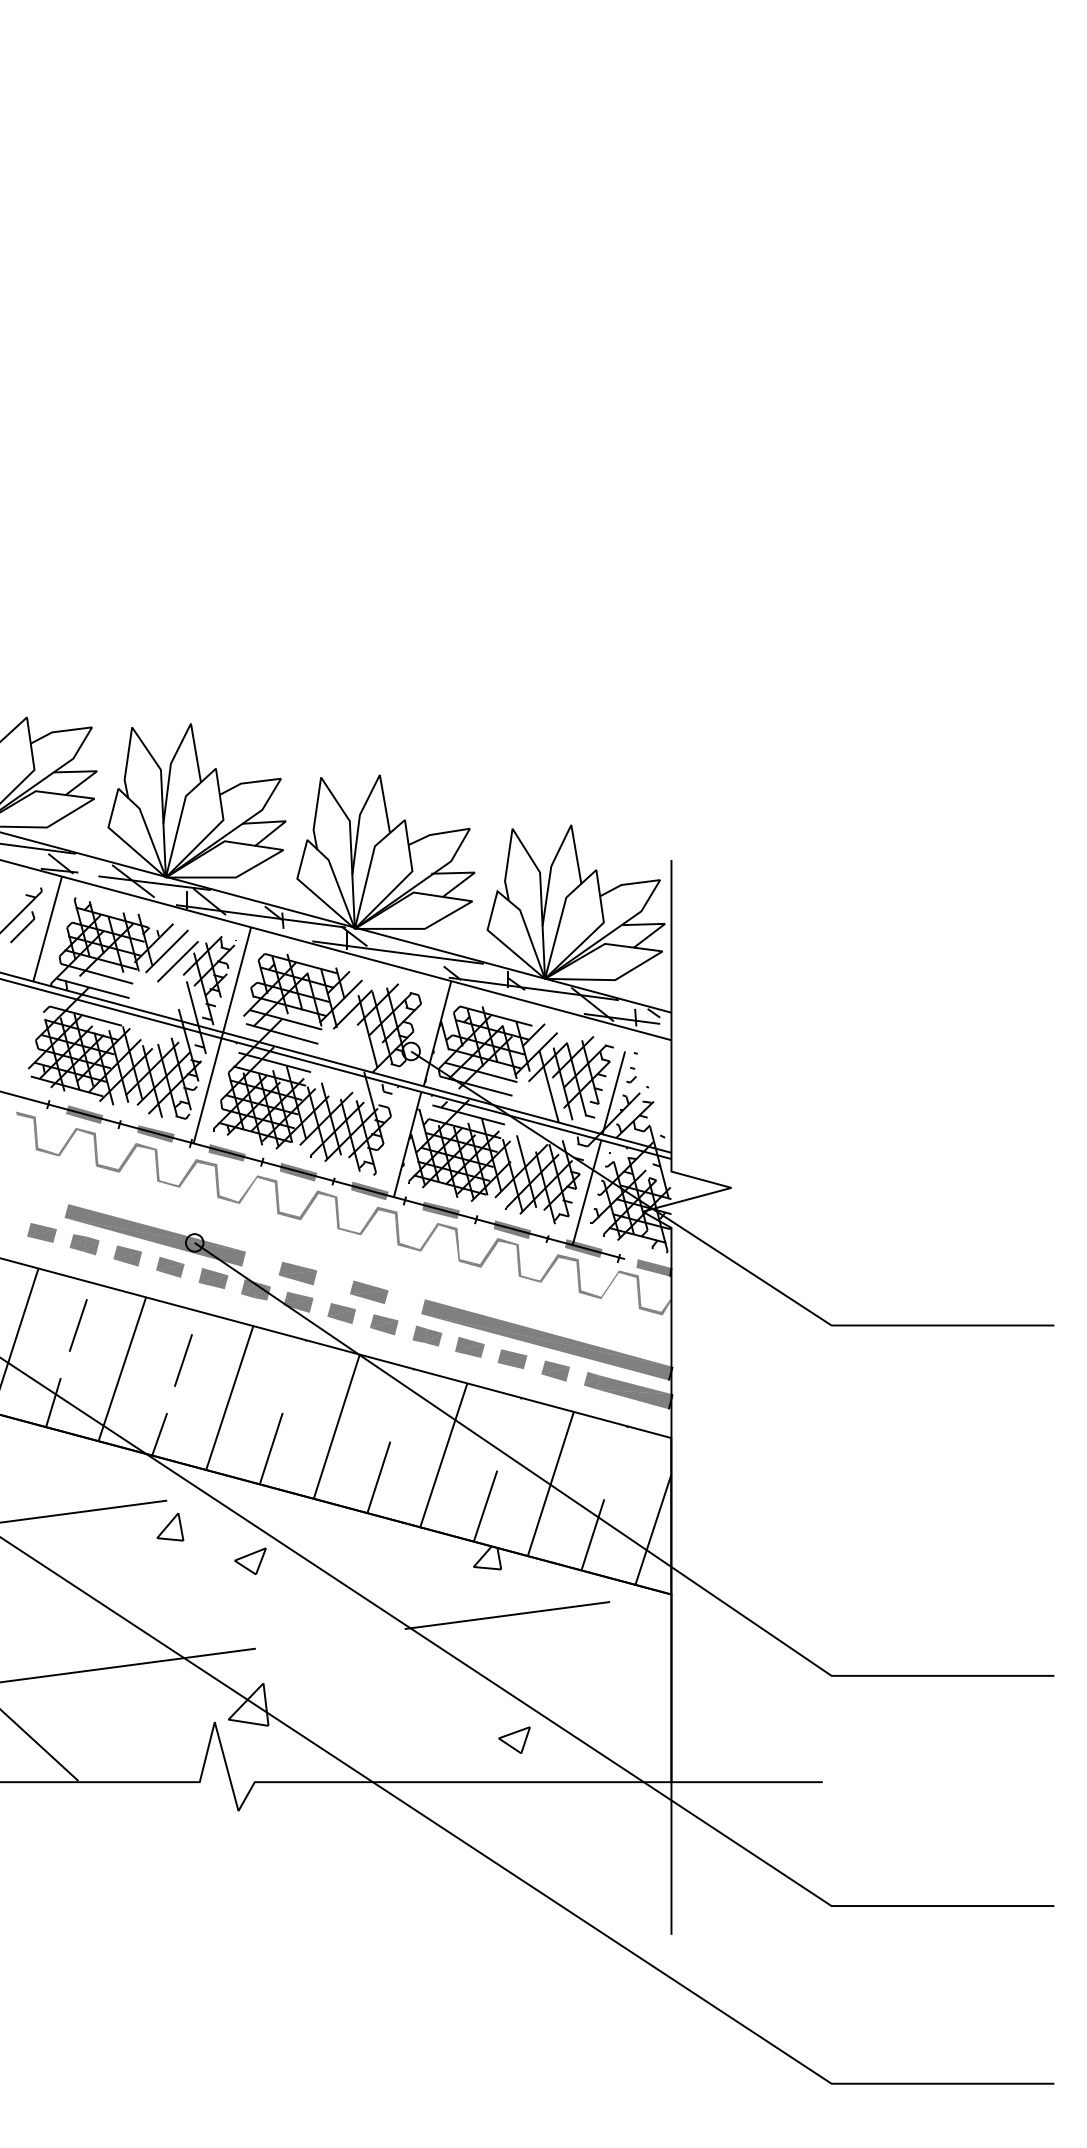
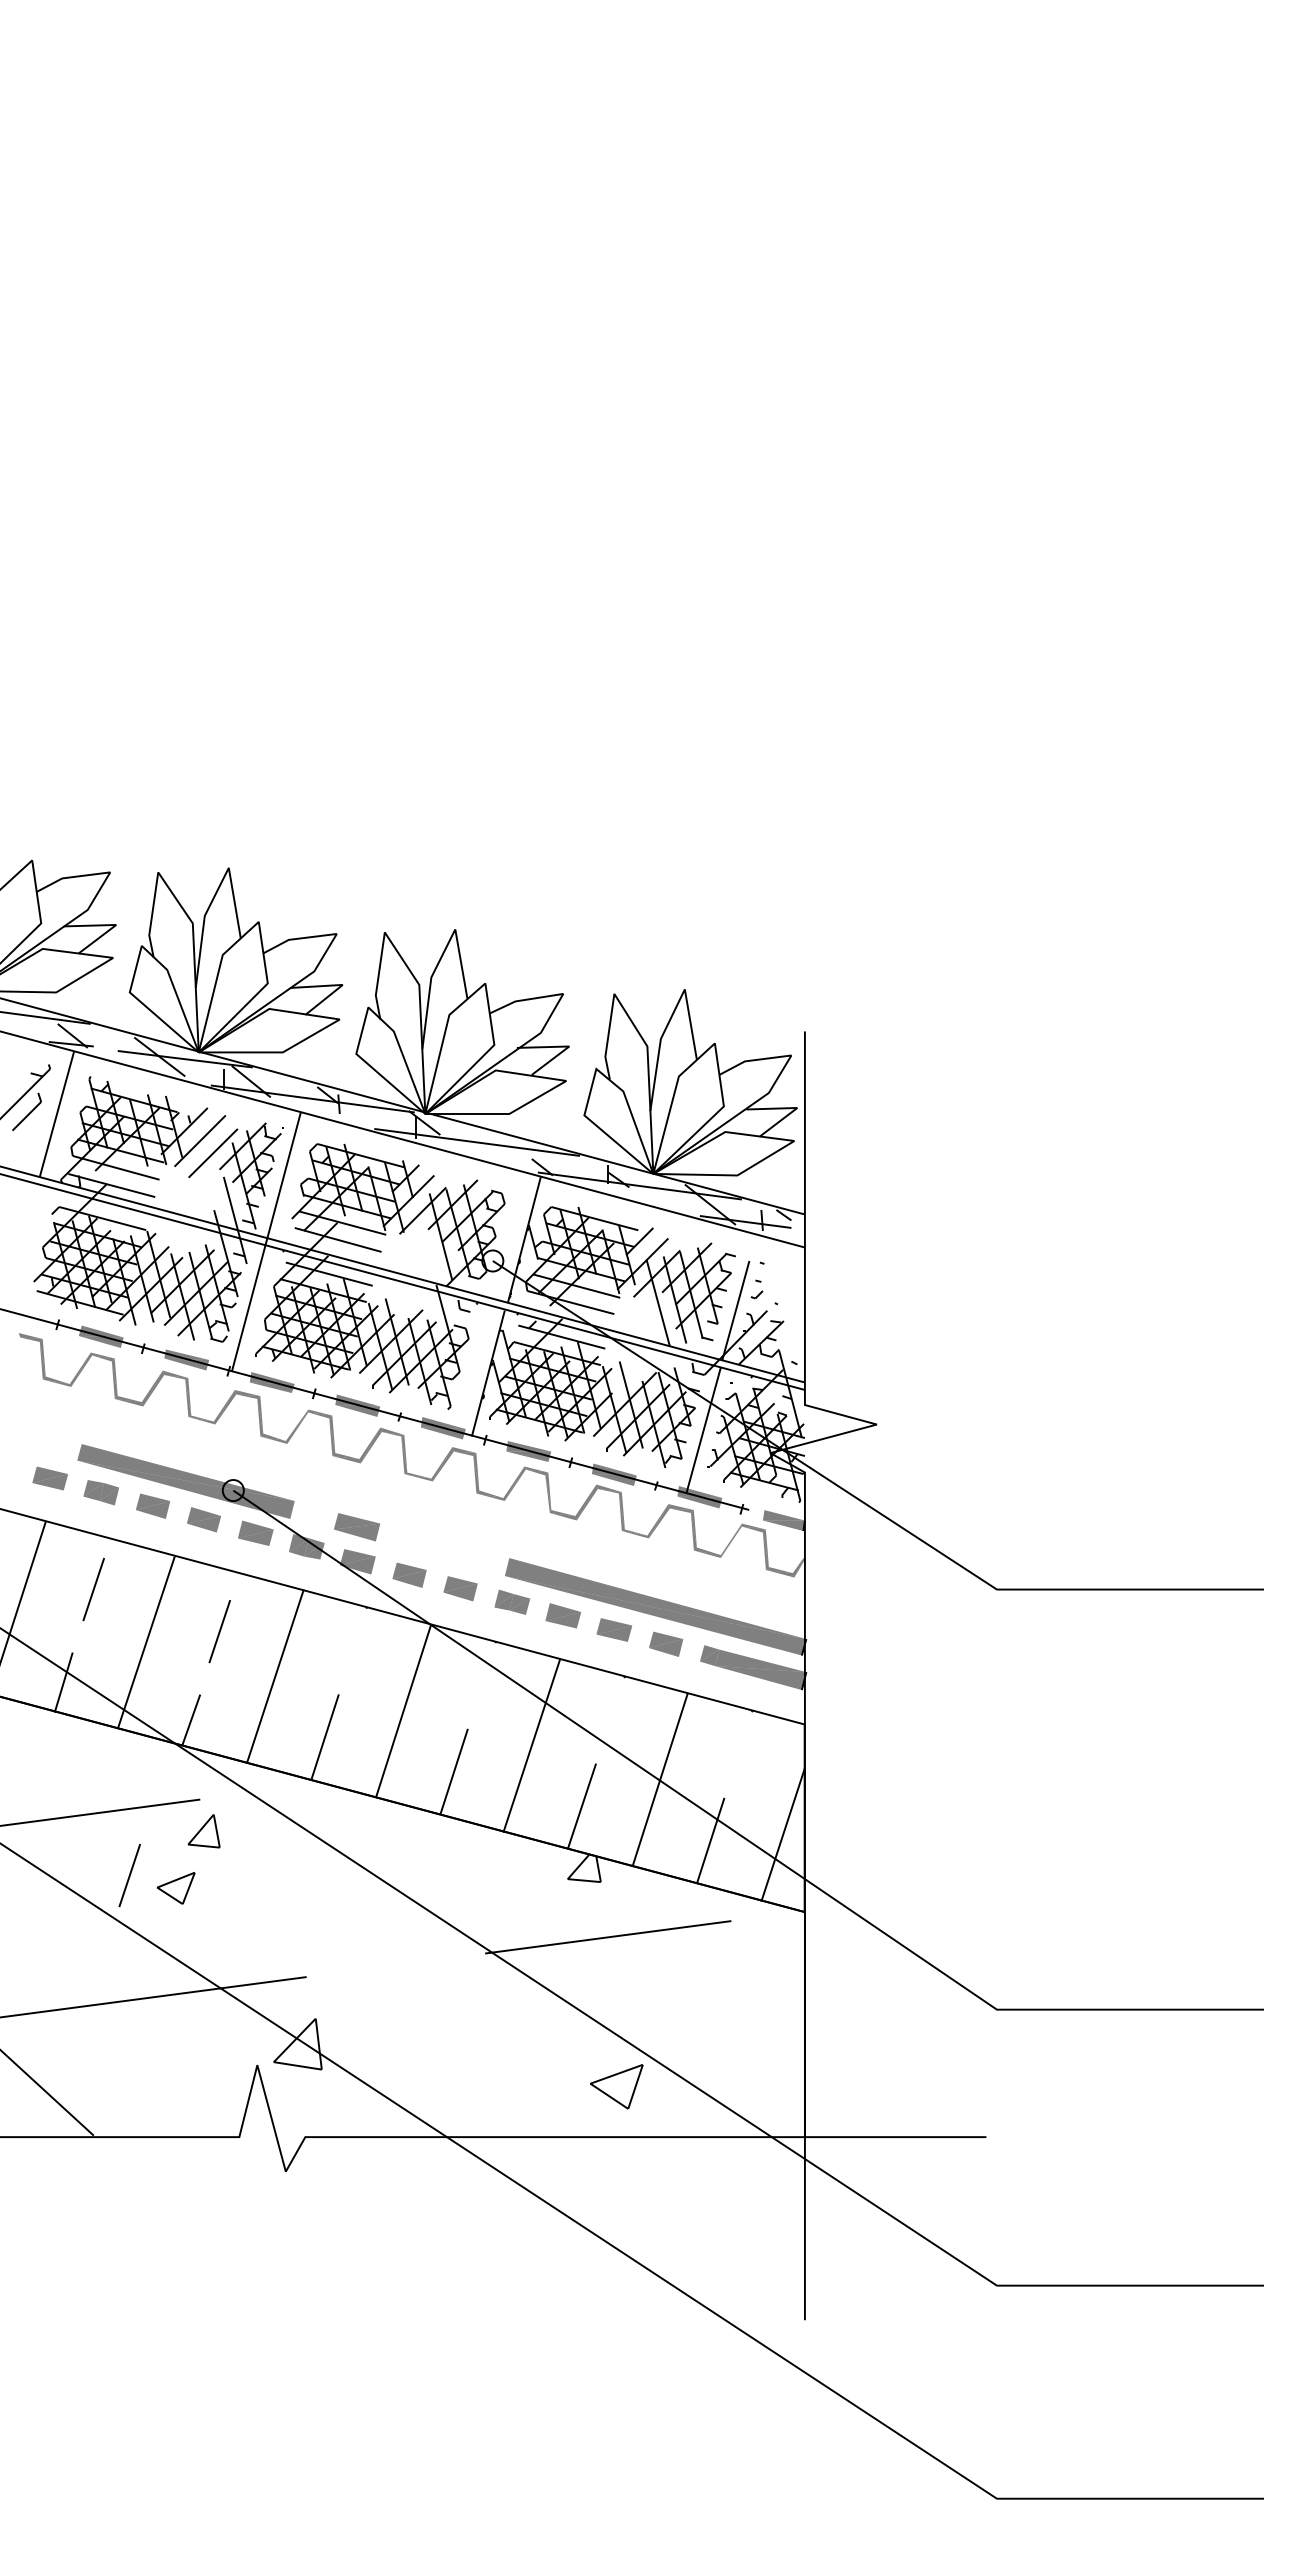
part: (369, 1292) -> (442, 1549), removed
part: (249, 1561) -> (175, 1888), moved
line: (108, 1563) -> (129, 1875), added
part: (514, 1739) -> (616, 2086), size x1.4

